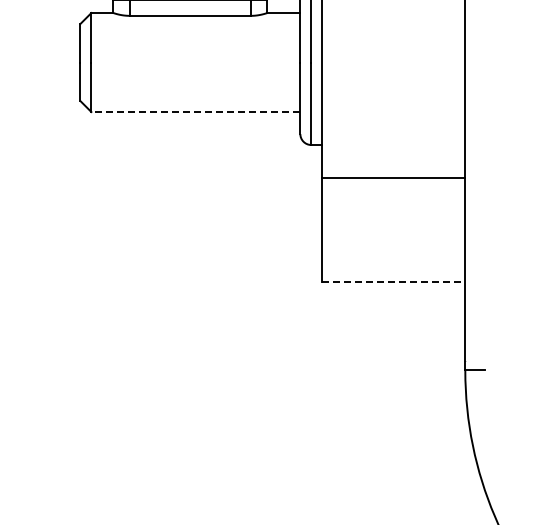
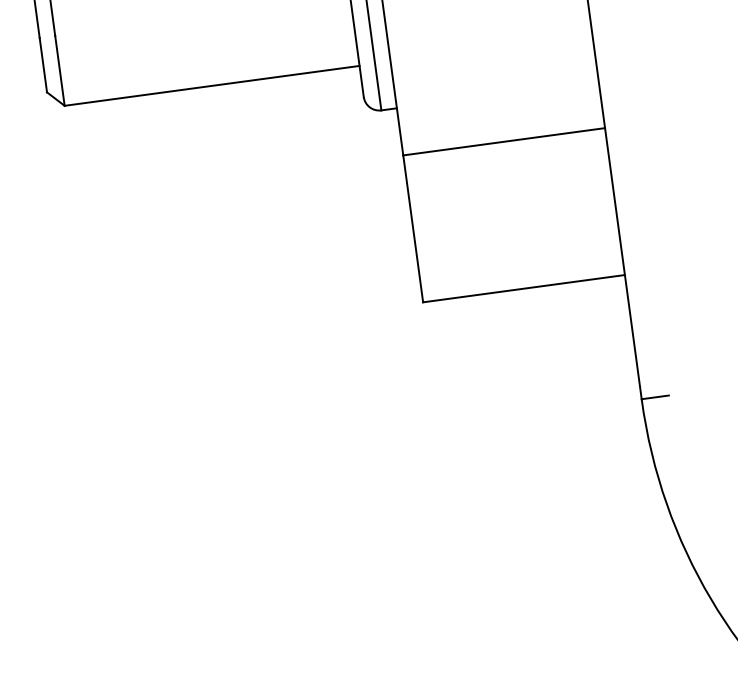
line: (195, 112) -> (211, 86), dashed -> solid
line: (394, 282) -> (524, 288), dashed -> solid

